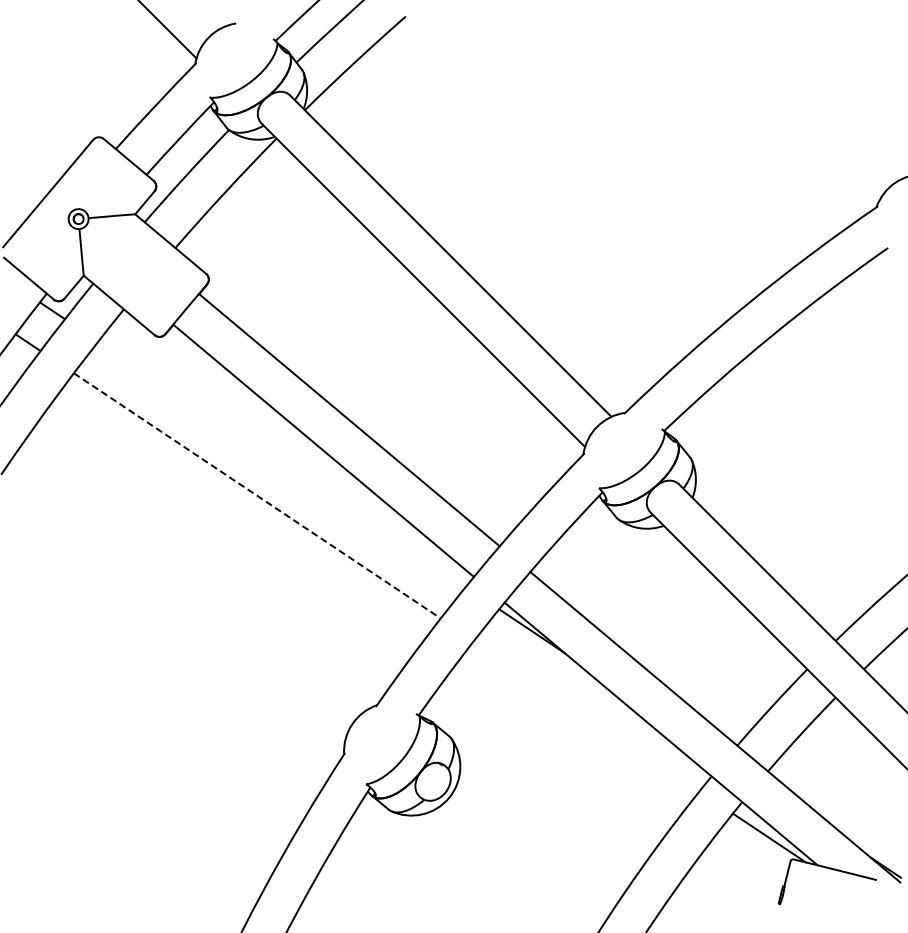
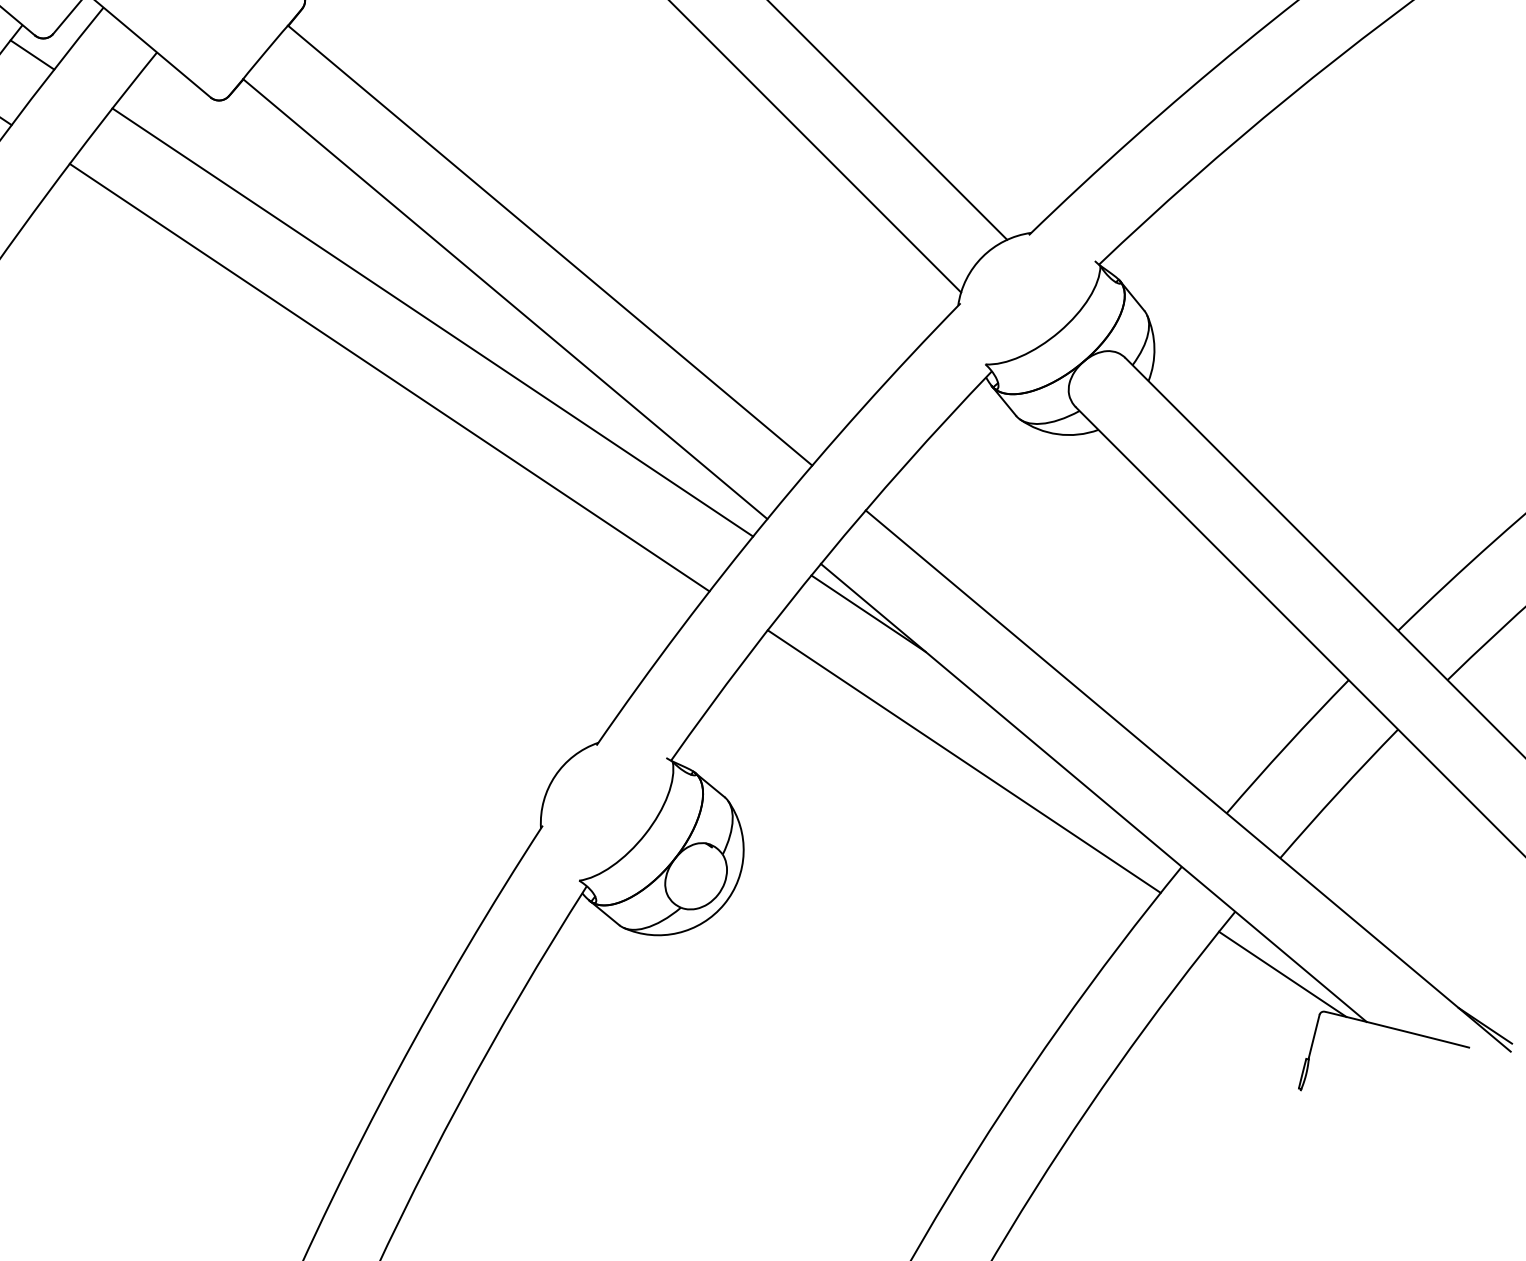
line: (281, 463) -> (431, 321), added
line: (257, 495) -> (389, 377), dashed -> solid
line: (586, 715) -> (963, 760), added

